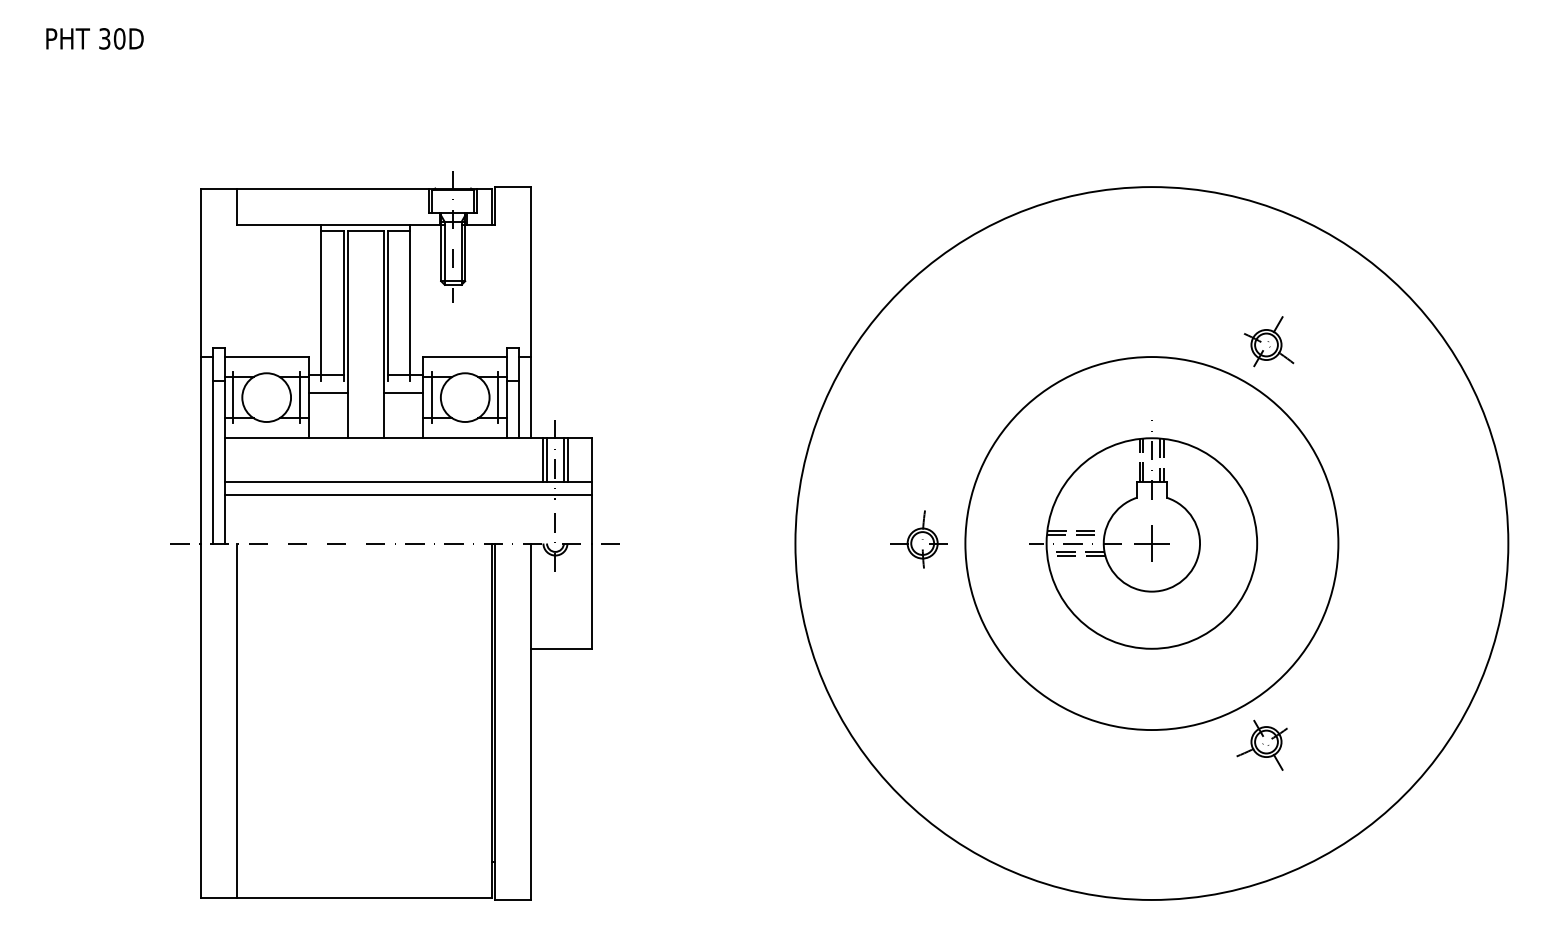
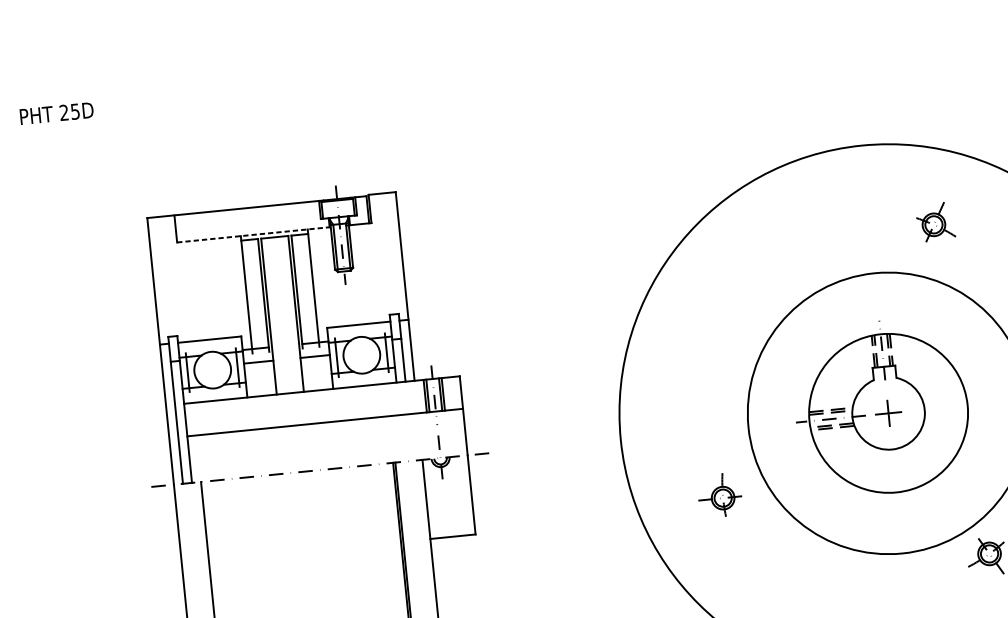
text: (112, 38) -> (69, 111), 30D -> 25D
line: (341, 224) -> (255, 234), solid -> dashed
part: (1268, 341) -> (935, 222), moved
line: (407, 495) -> (325, 433), removed
part: (918, 539) -> (719, 495), moved

